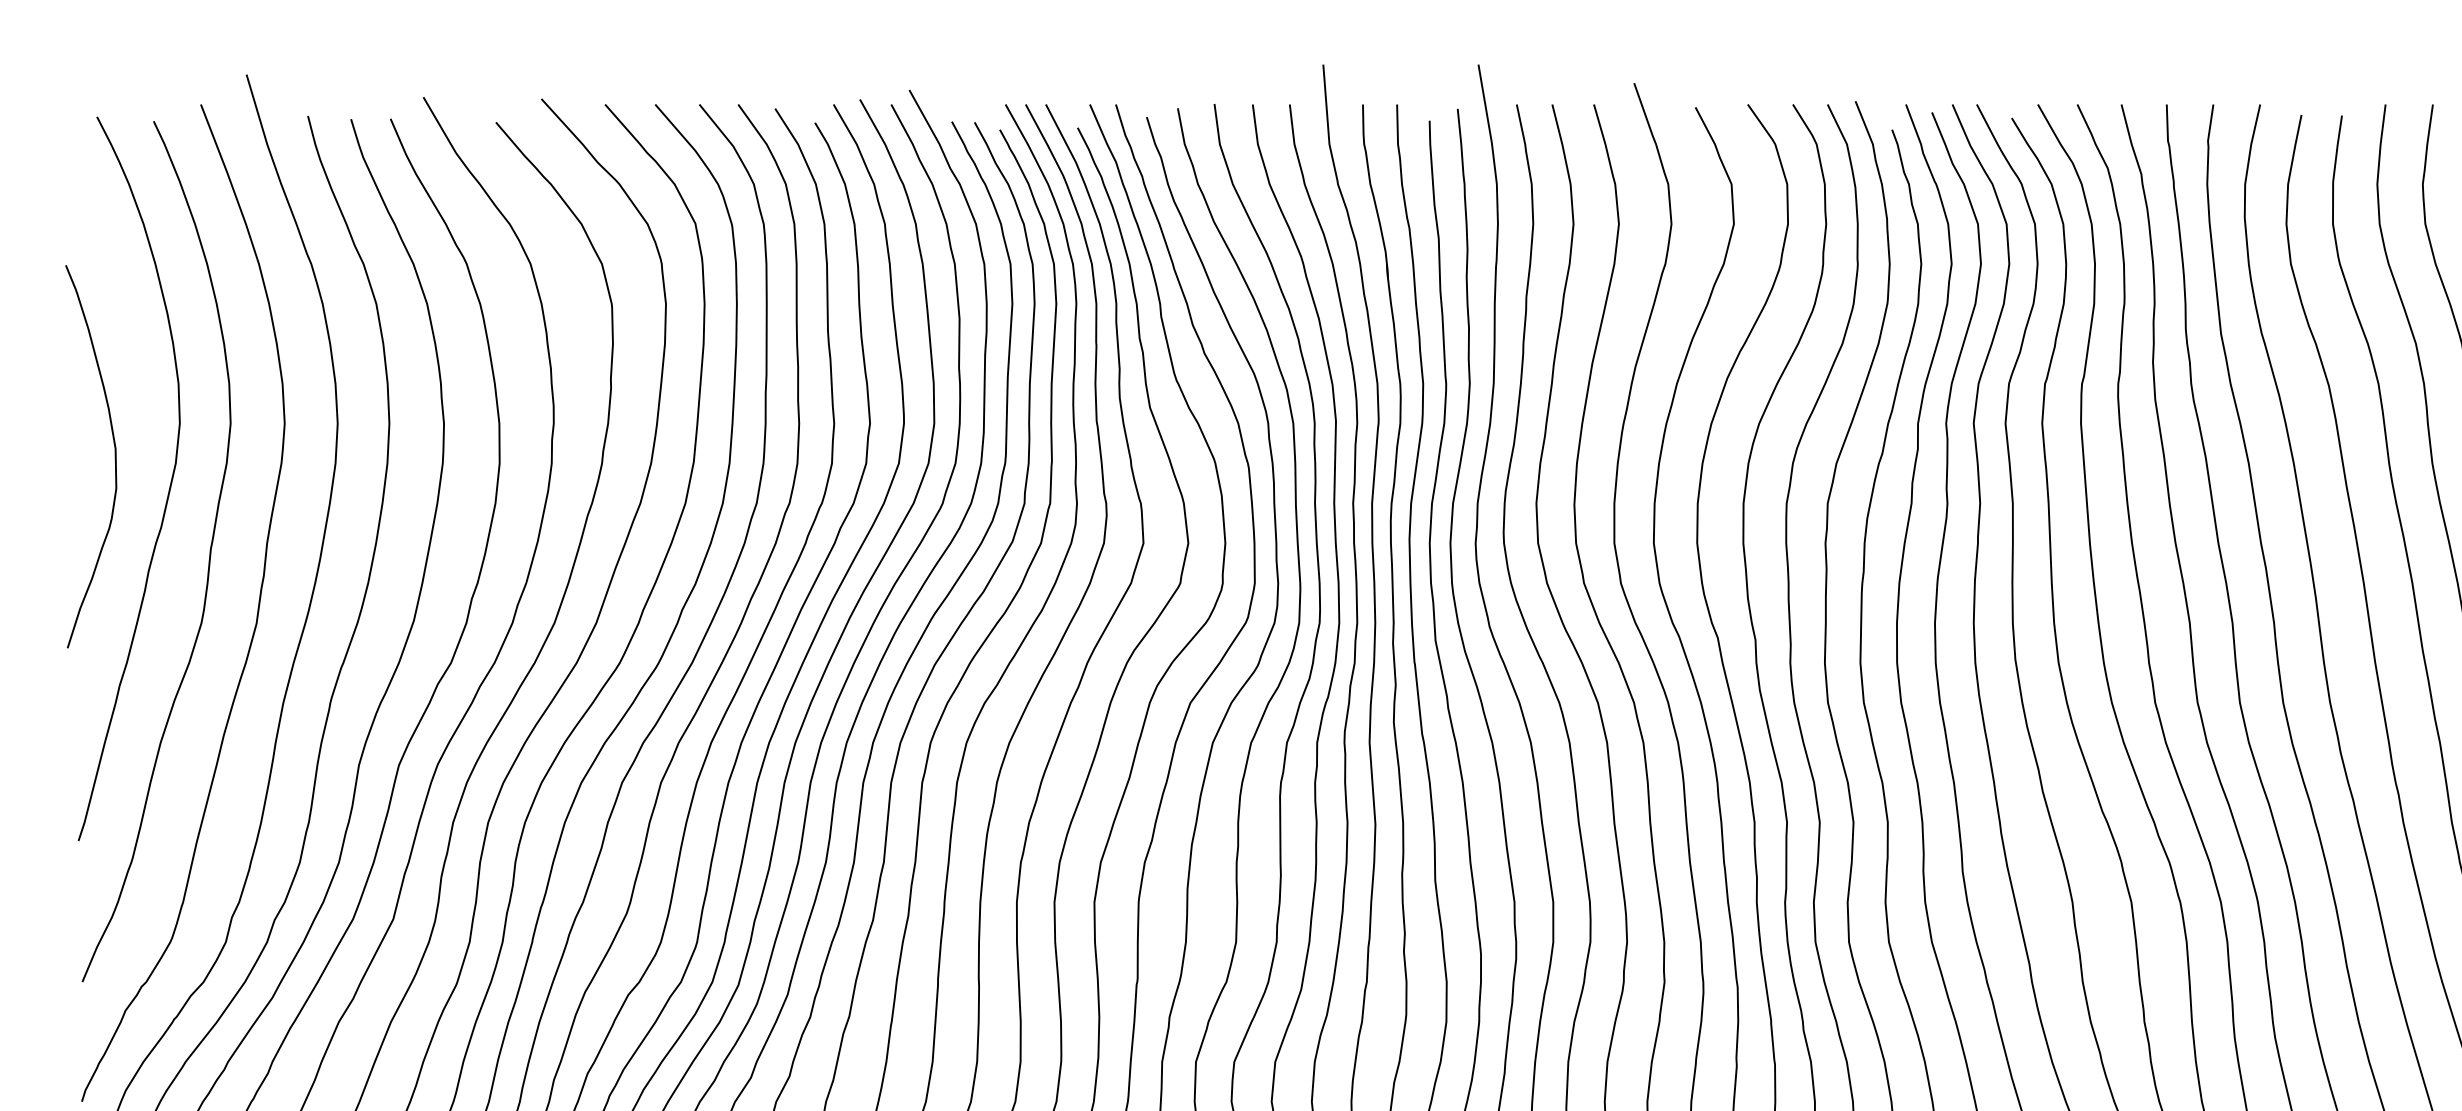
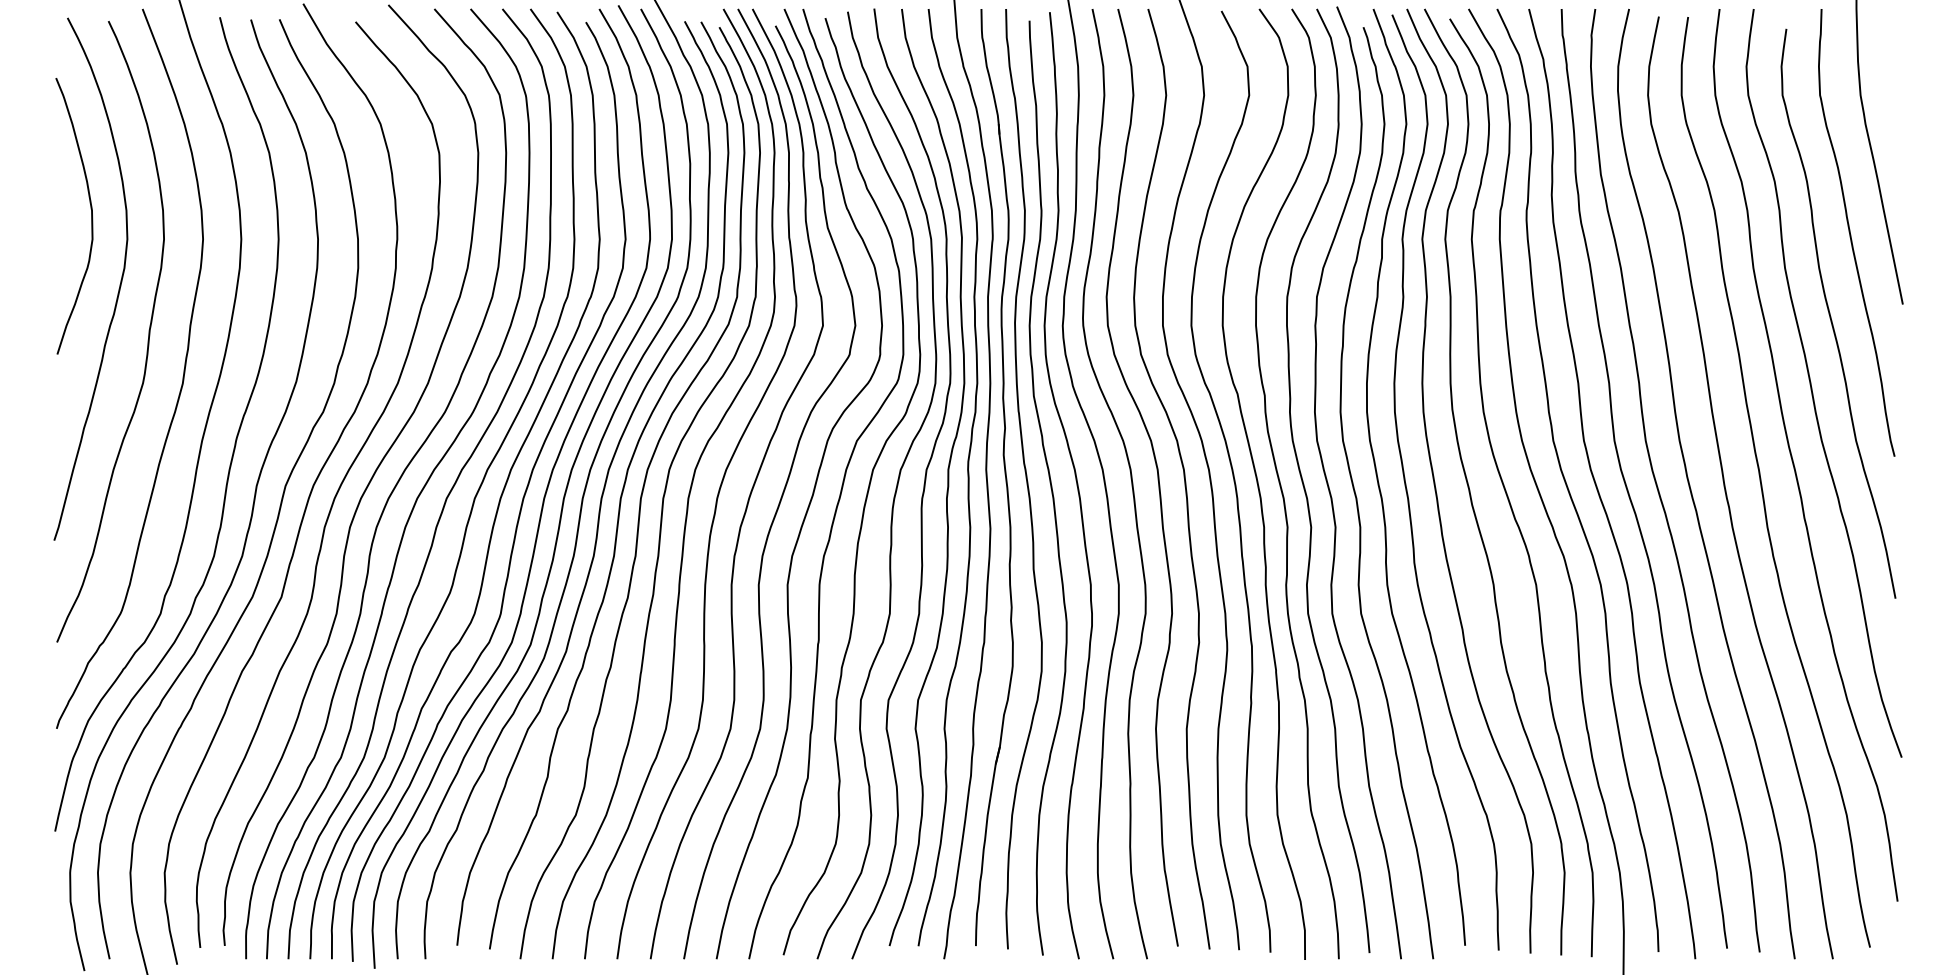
curve: (114, 457) -> (91, 216), moved

